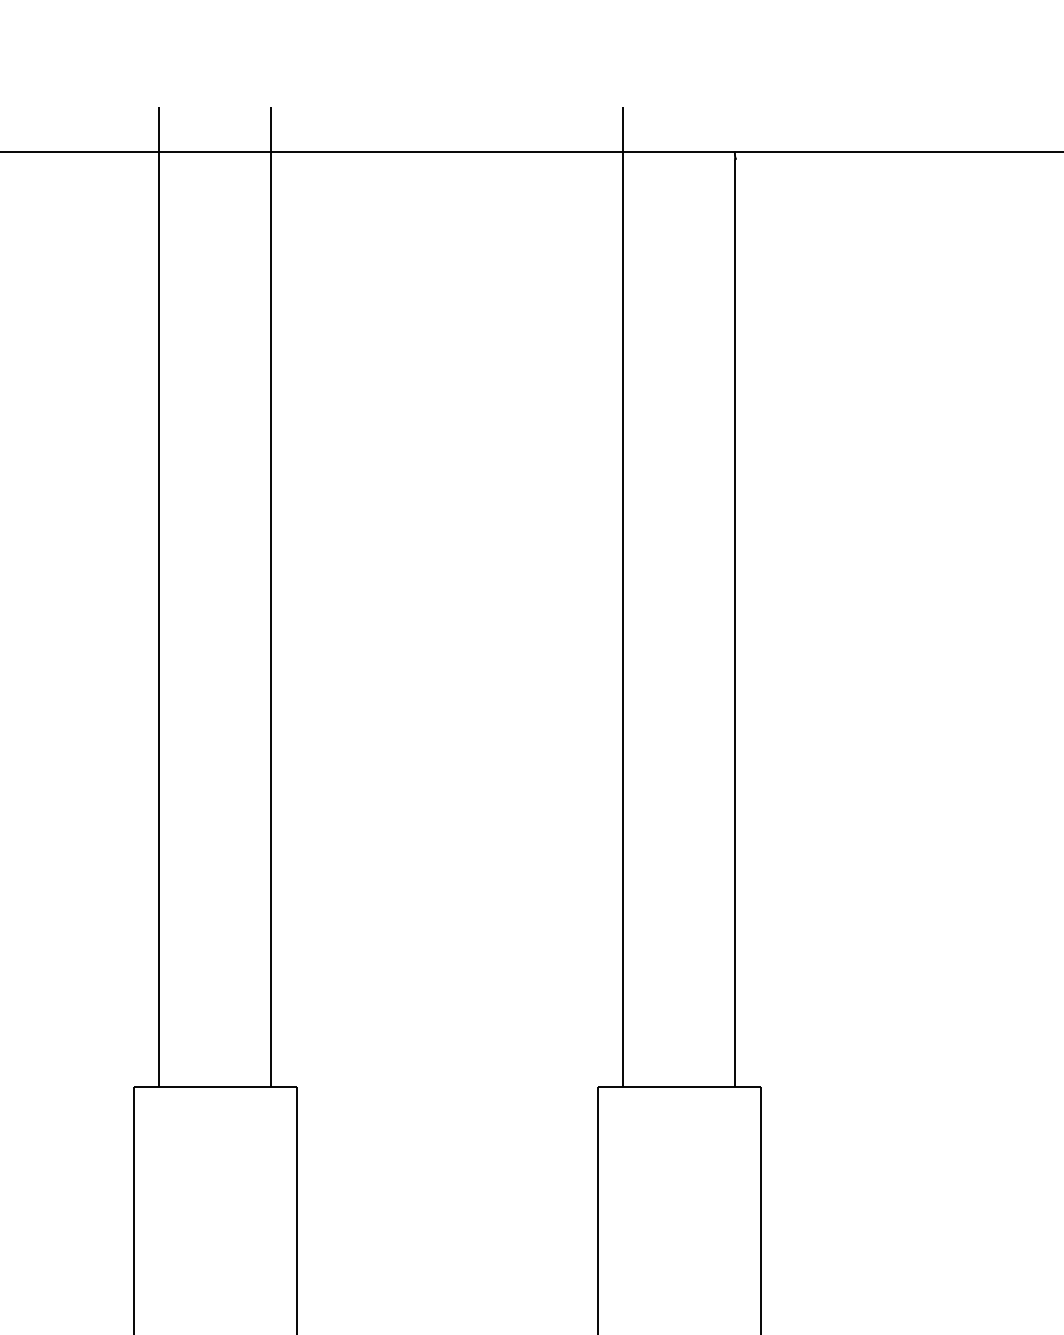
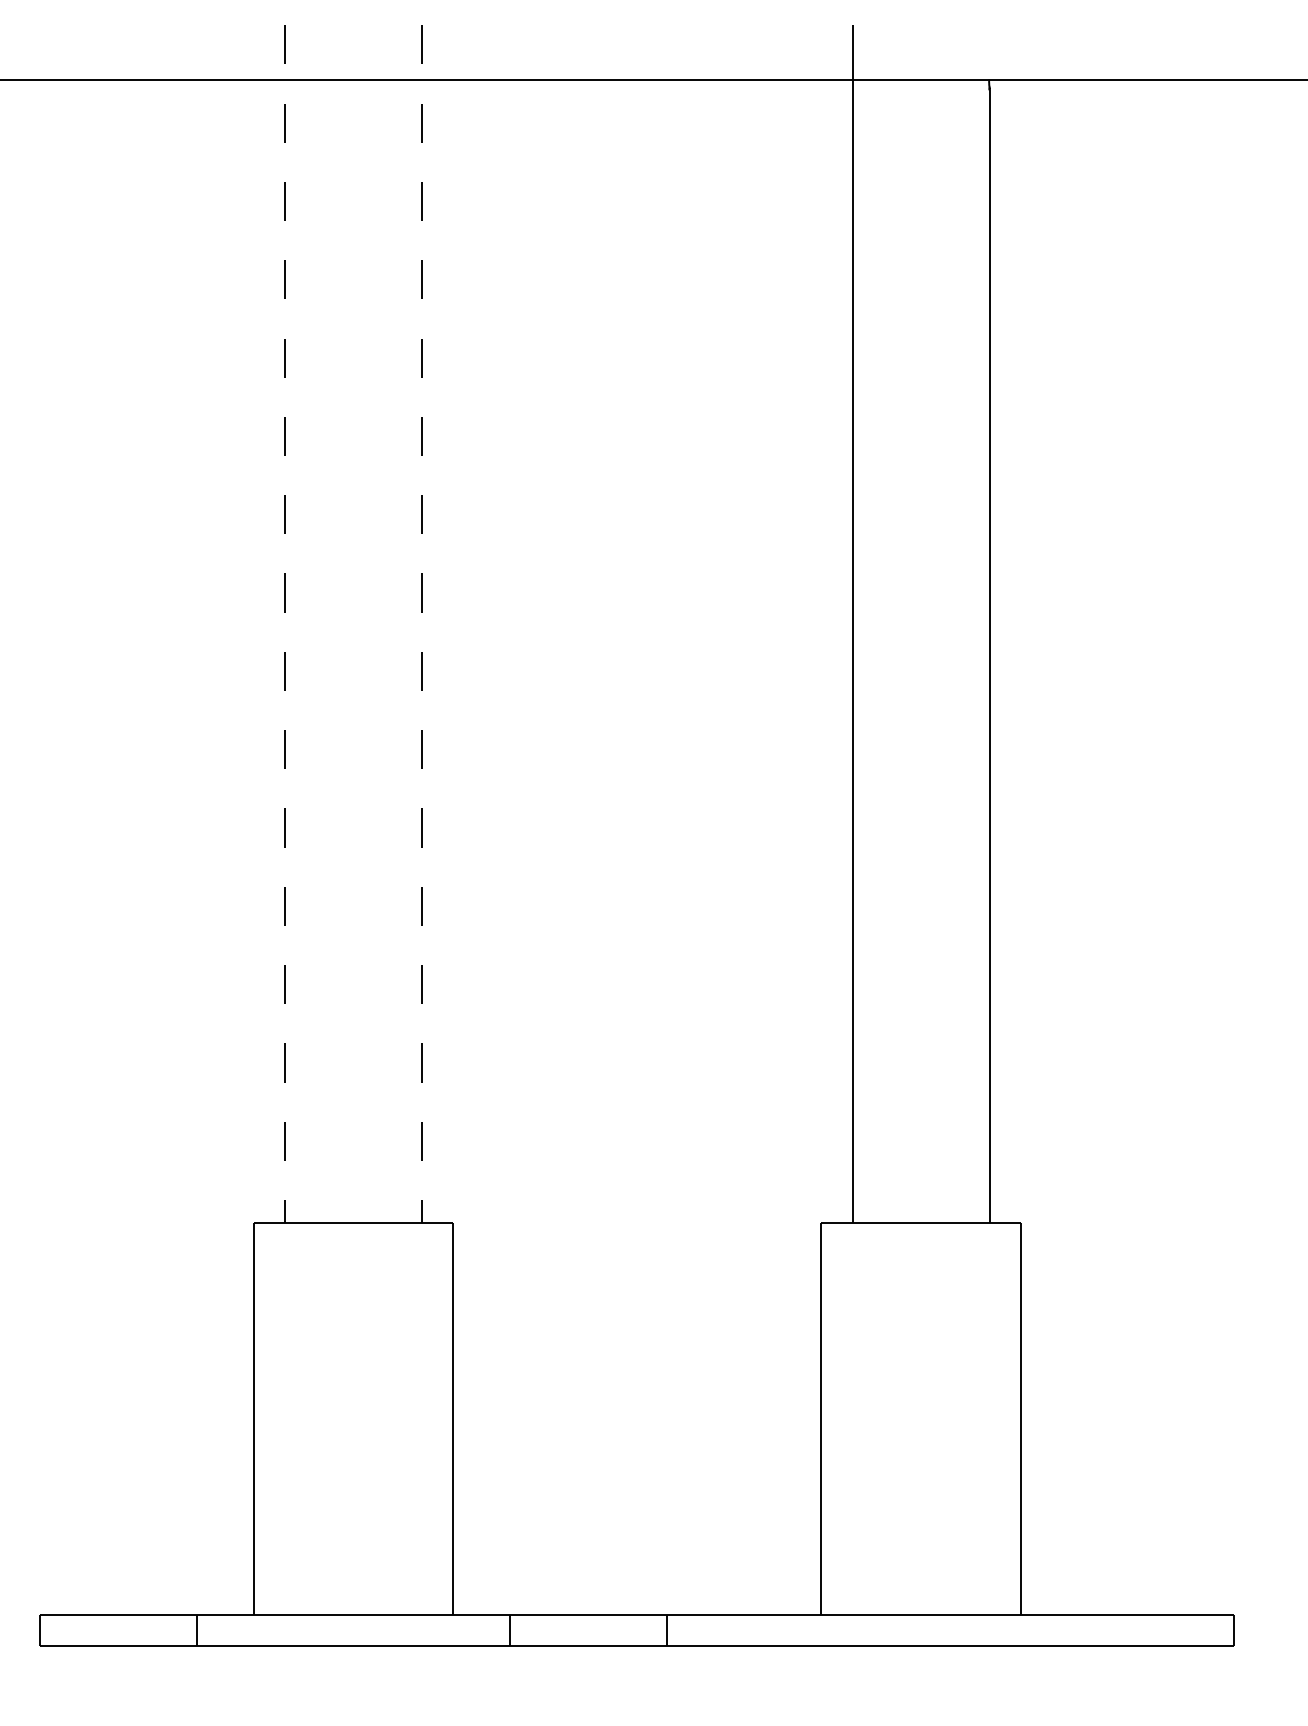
line: (158, 596) -> (284, 624), solid -> dashed
line: (270, 596) -> (421, 624), solid -> dashed

